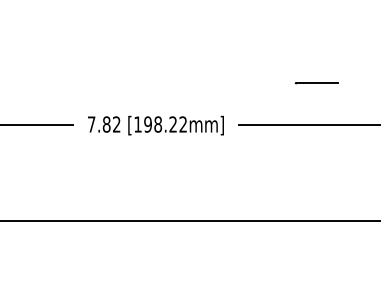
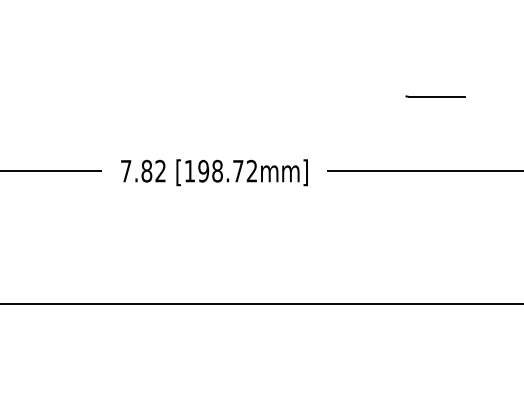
line: (316, 83) -> (435, 96), moved
text: (172, 124) -> (237, 171), [198.22mm] -> [198.72mm]

